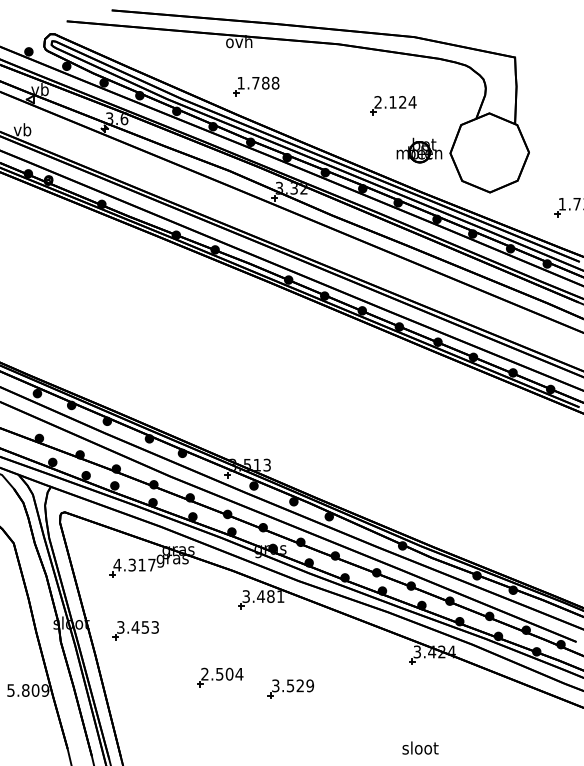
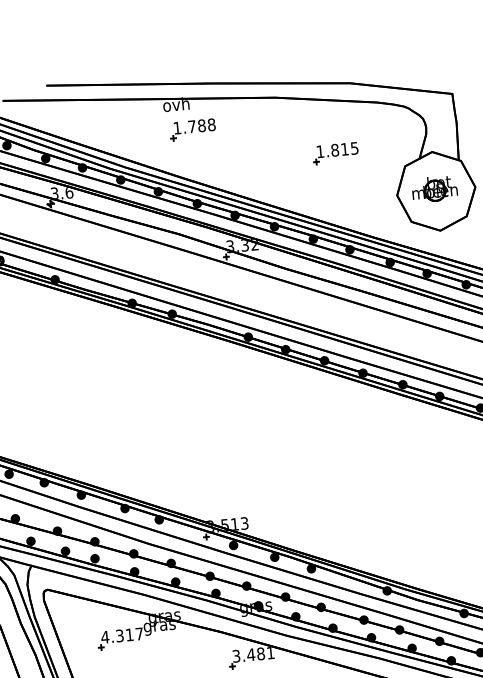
part: (256, 86) -> (193, 129), moved
text: (395, 102) -> (337, 150), 2.124 -> 1.815
part: (419, 150) -> (434, 189), moved

